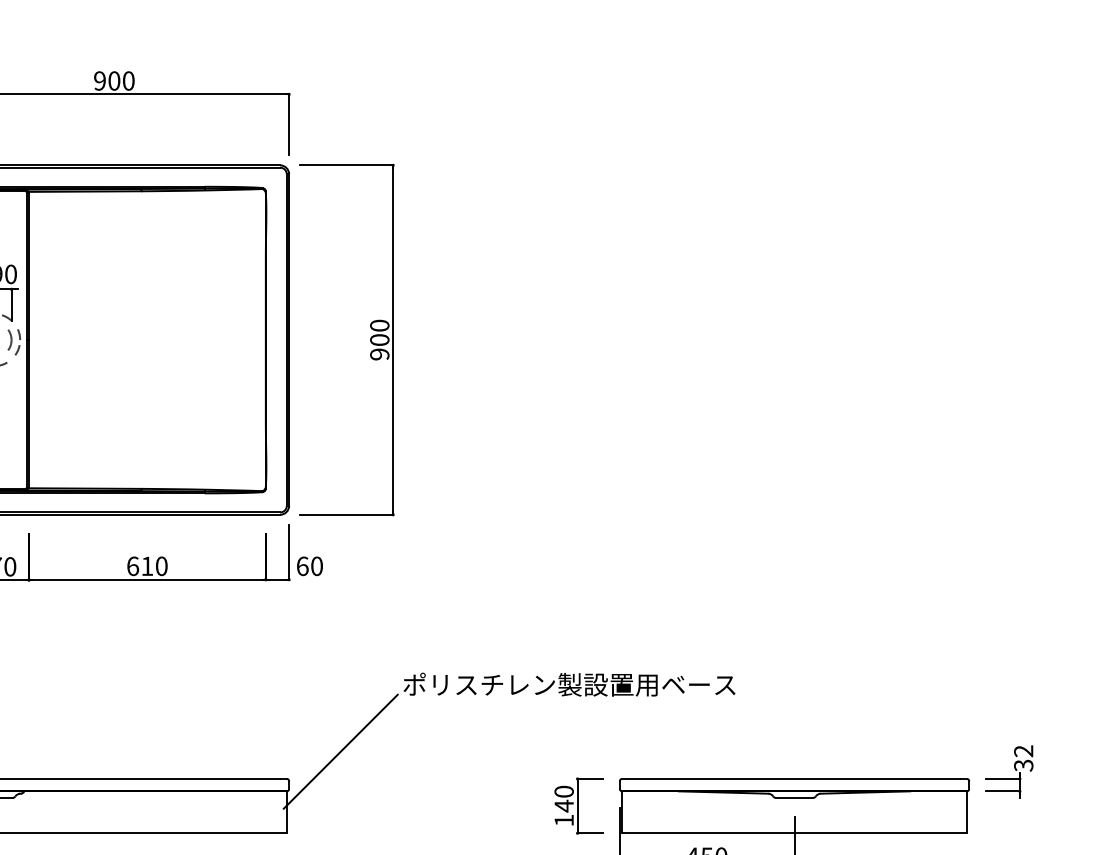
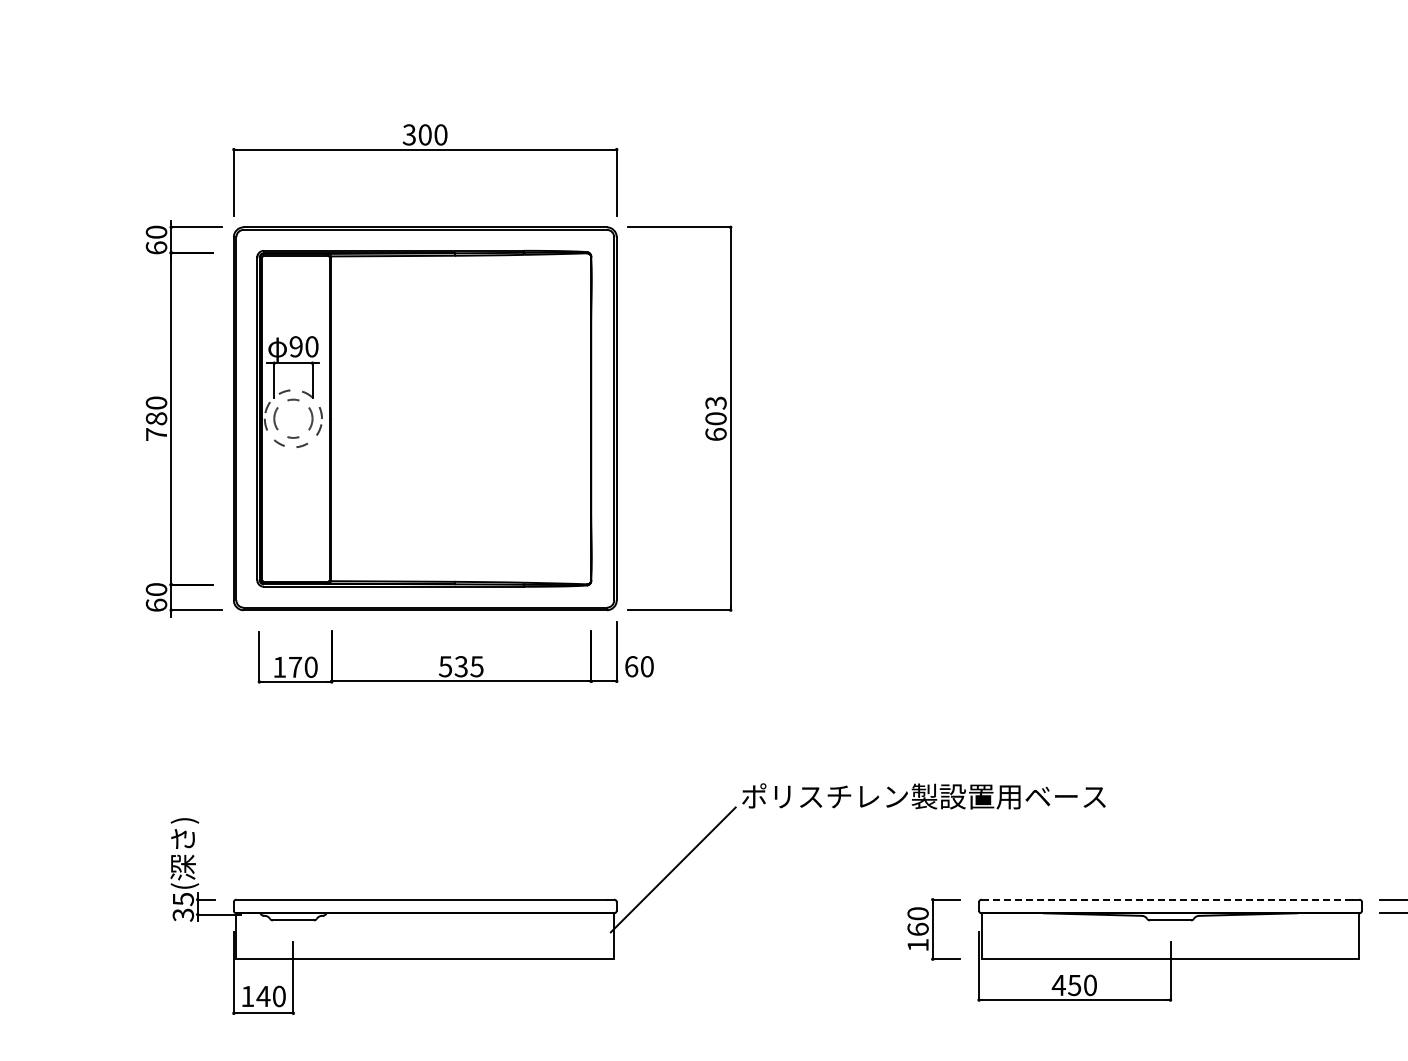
text: (99, 80) -> (408, 134), 900 -> 300
text: (379, 339) -> (715, 418), 900 -> 603
text: (146, 566) -> (460, 666), 610 -> 535
line: (794, 778) -> (1170, 899), solid -> dashed
text: (563, 806) -> (917, 929), 140 -> 160

